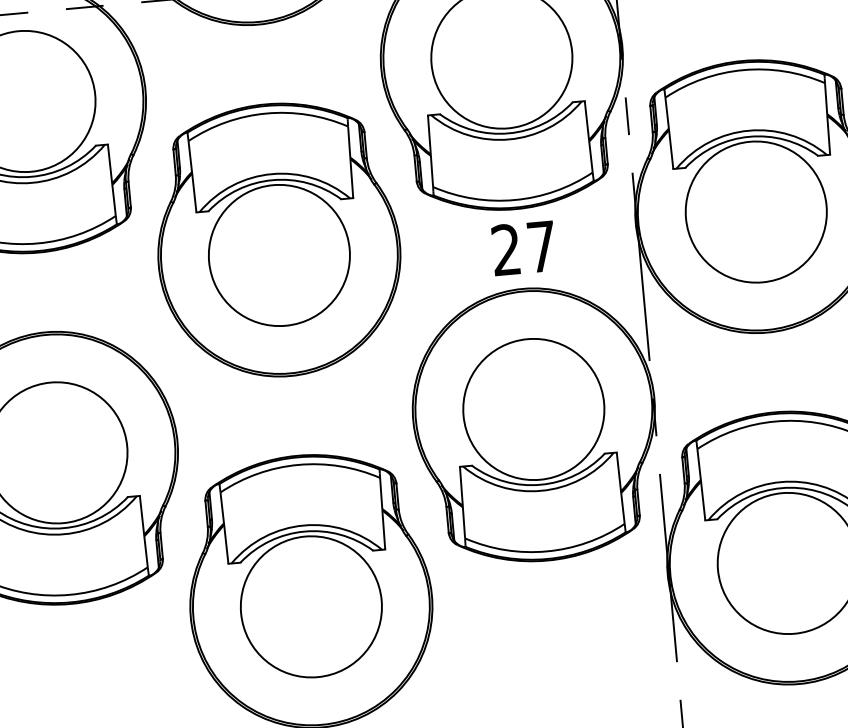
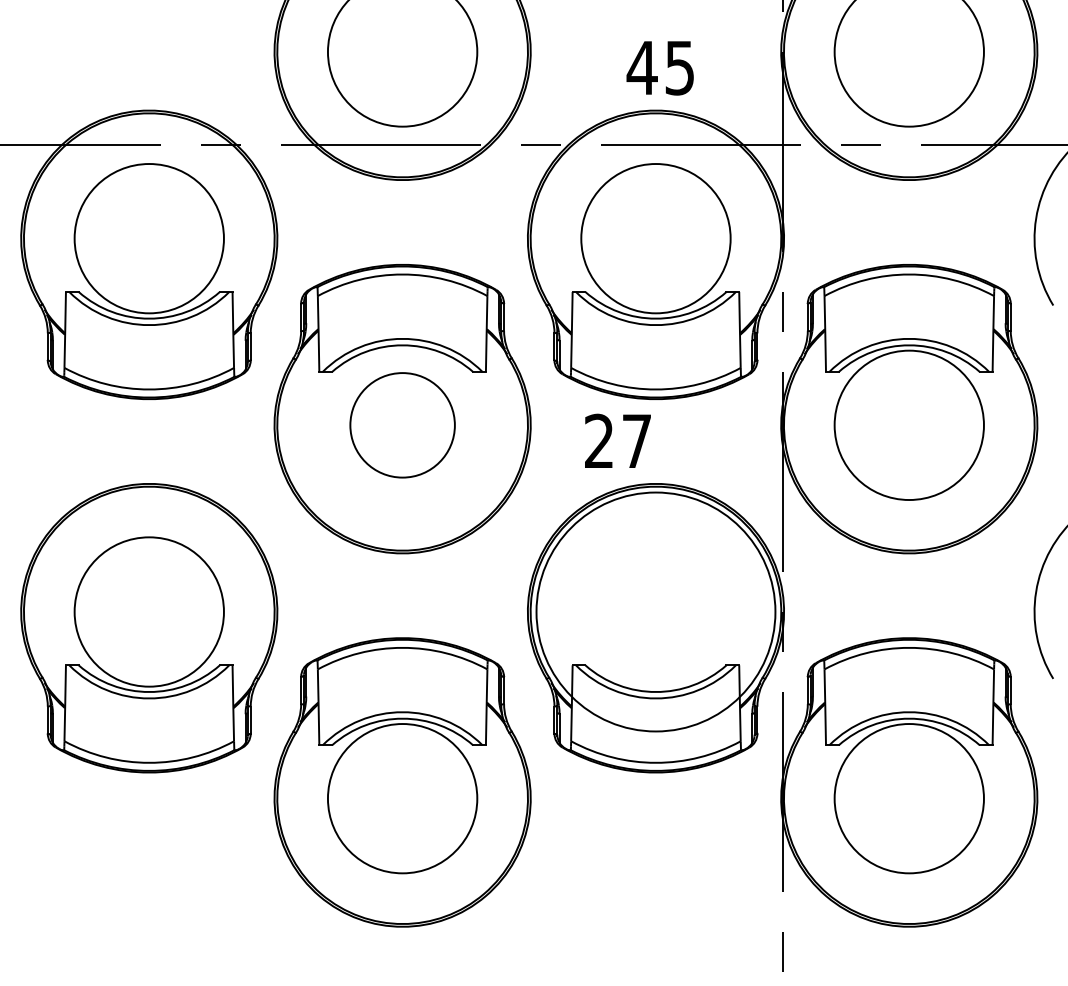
text: (523, 247) -> (617, 440), moved
circle: (279, 255) -> (402, 425), size x0.7
circle: (533, 409) -> (655, 611), size x1.6

